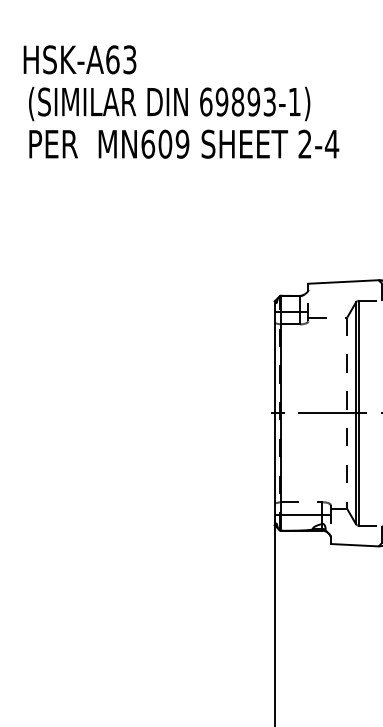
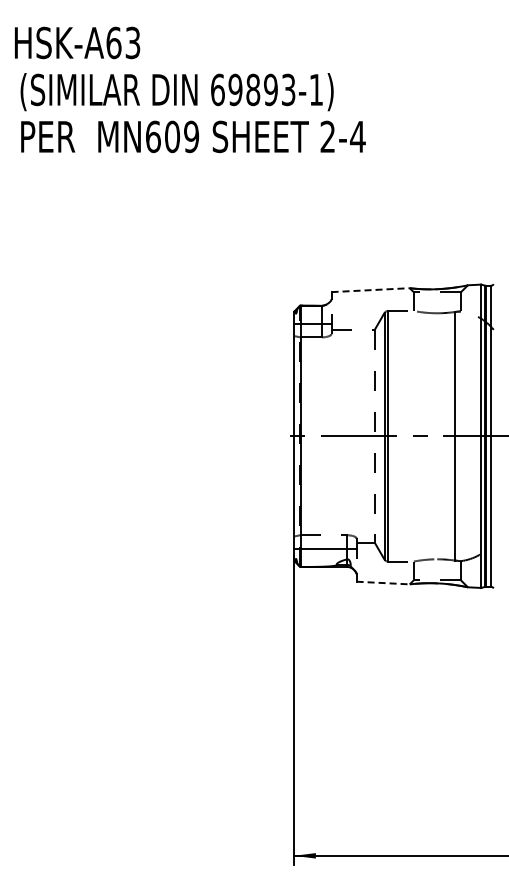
line: (344, 282) -> (371, 290), solid -> dashed
line: (355, 545) -> (383, 583), solid -> dashed

